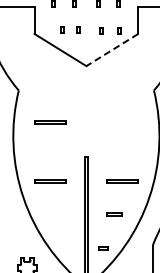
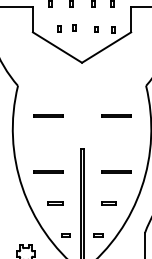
line: (111, 50) -> (105, 47), dashed -> solid
line: (122, 121) -> (116, 115), added
part: (58, 214) -> (55, 203), added
part: (68, 248) -> (65, 235), added

